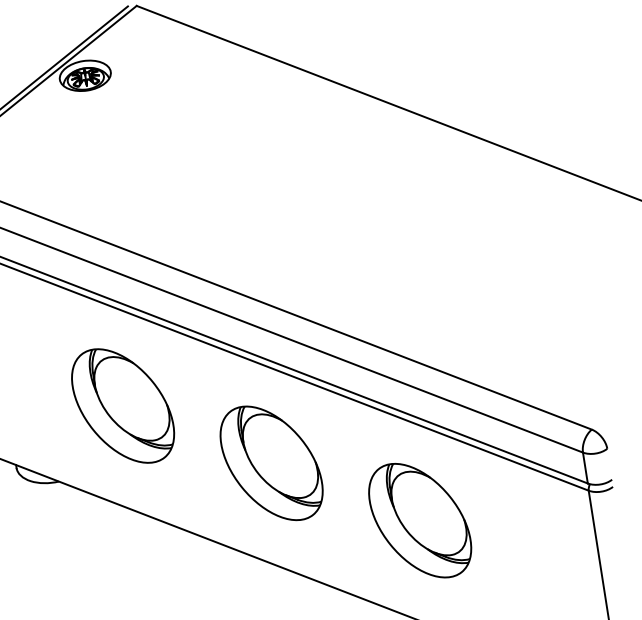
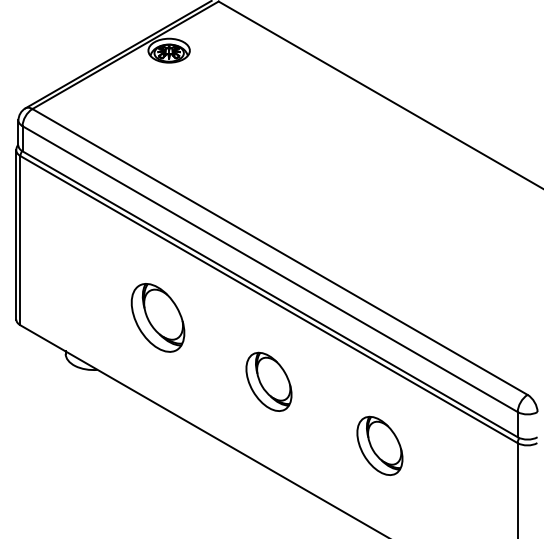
part: (122, 405) -> (157, 317), size x0.7
part: (270, 462) -> (268, 381), size x0.6
part: (419, 520) -> (379, 445), size x0.6

